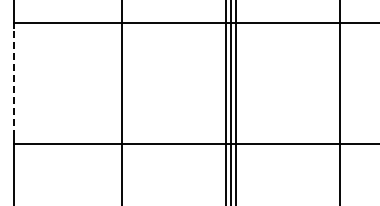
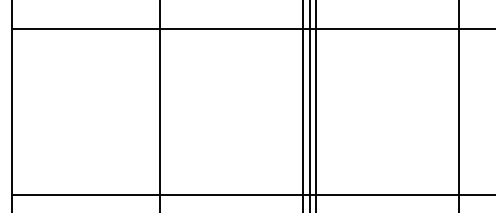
line: (13, 82) -> (11, 111), dashed -> solid

